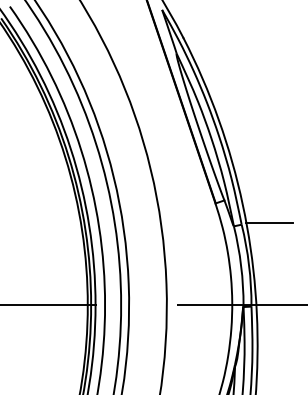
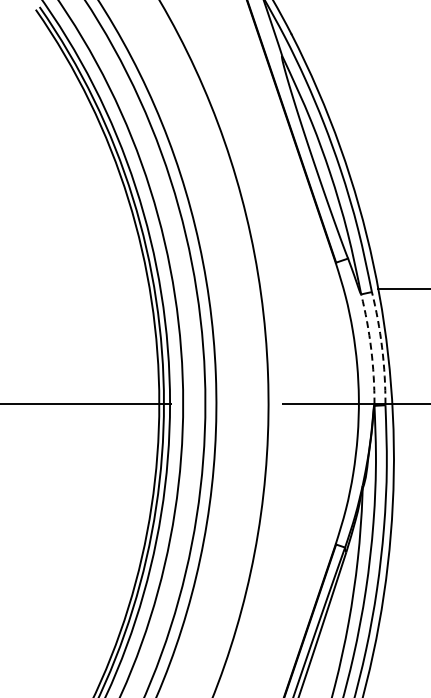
arc: (249, 264) -> (382, 347), solid -> dashed
arc: (241, 266) -> (371, 349), solid -> dashed

